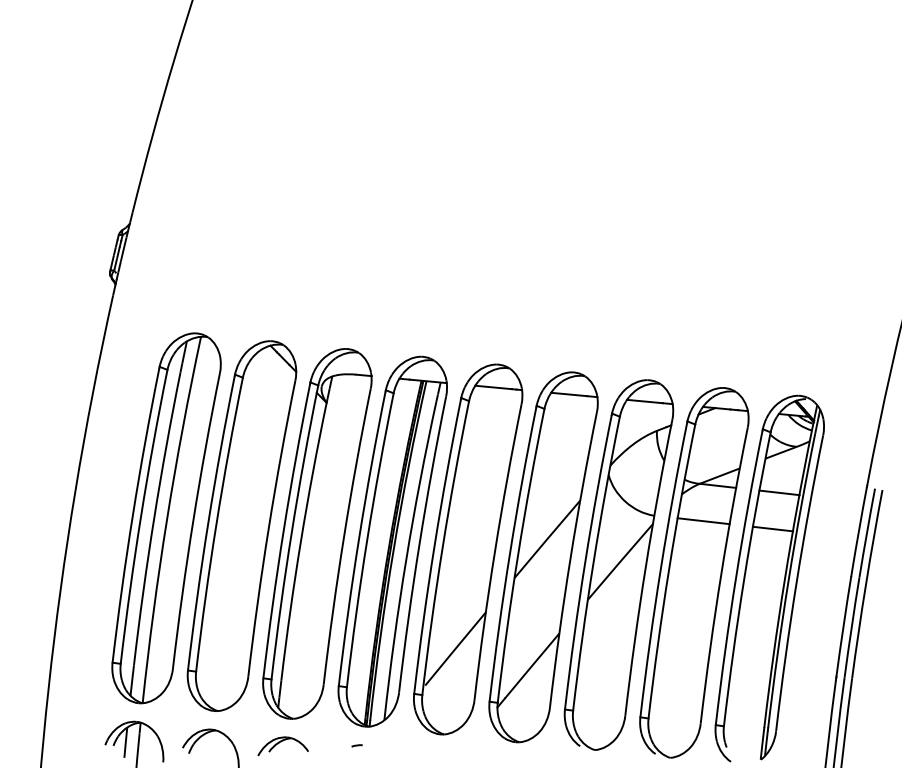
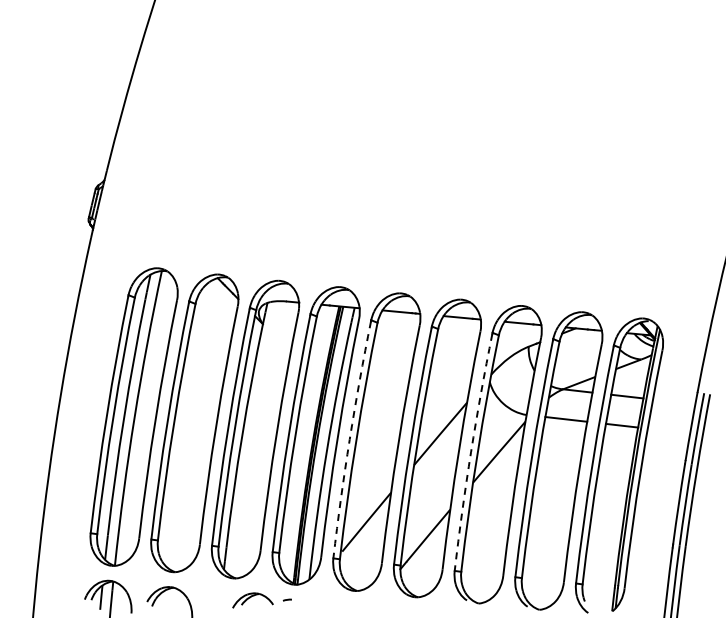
arc: (434, 546) -> (349, 439), solid -> dashed
arc: (585, 562) -> (471, 452), solid -> dashed
part: (282, 746) -> (252, 600), moved

